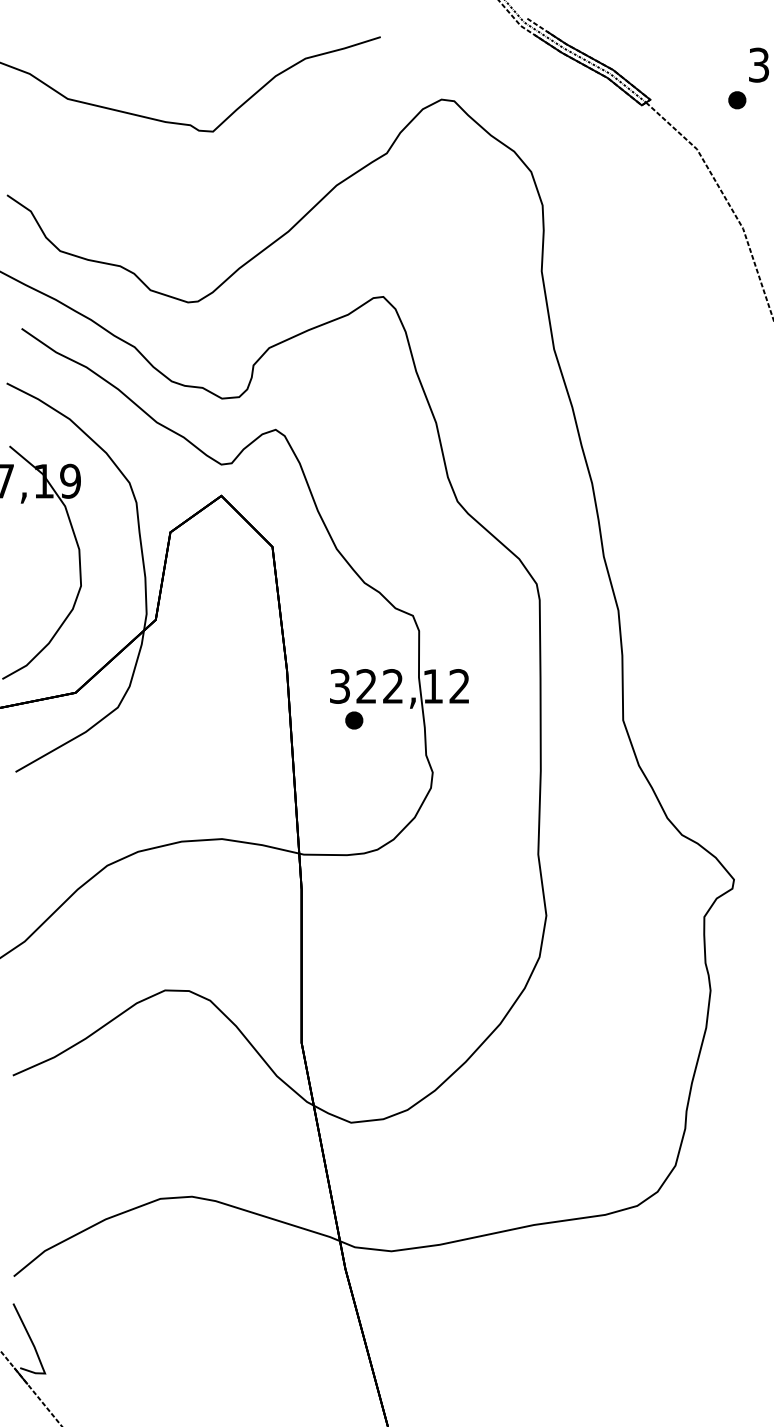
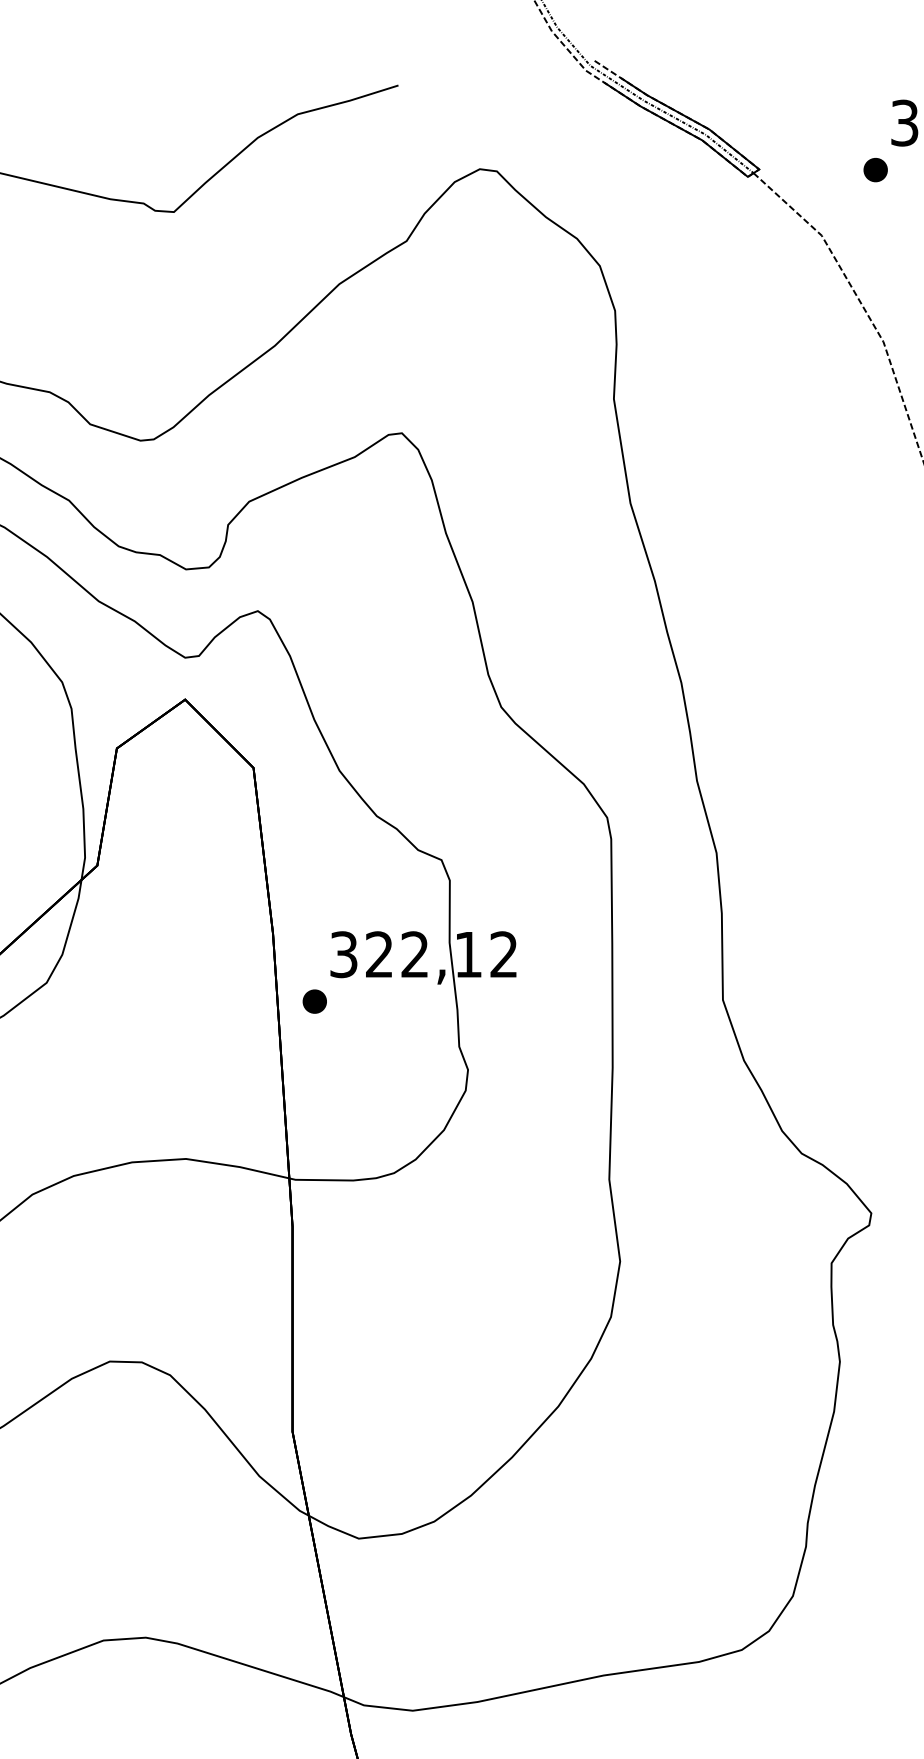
part: (354, 720) -> (315, 1001), moved

